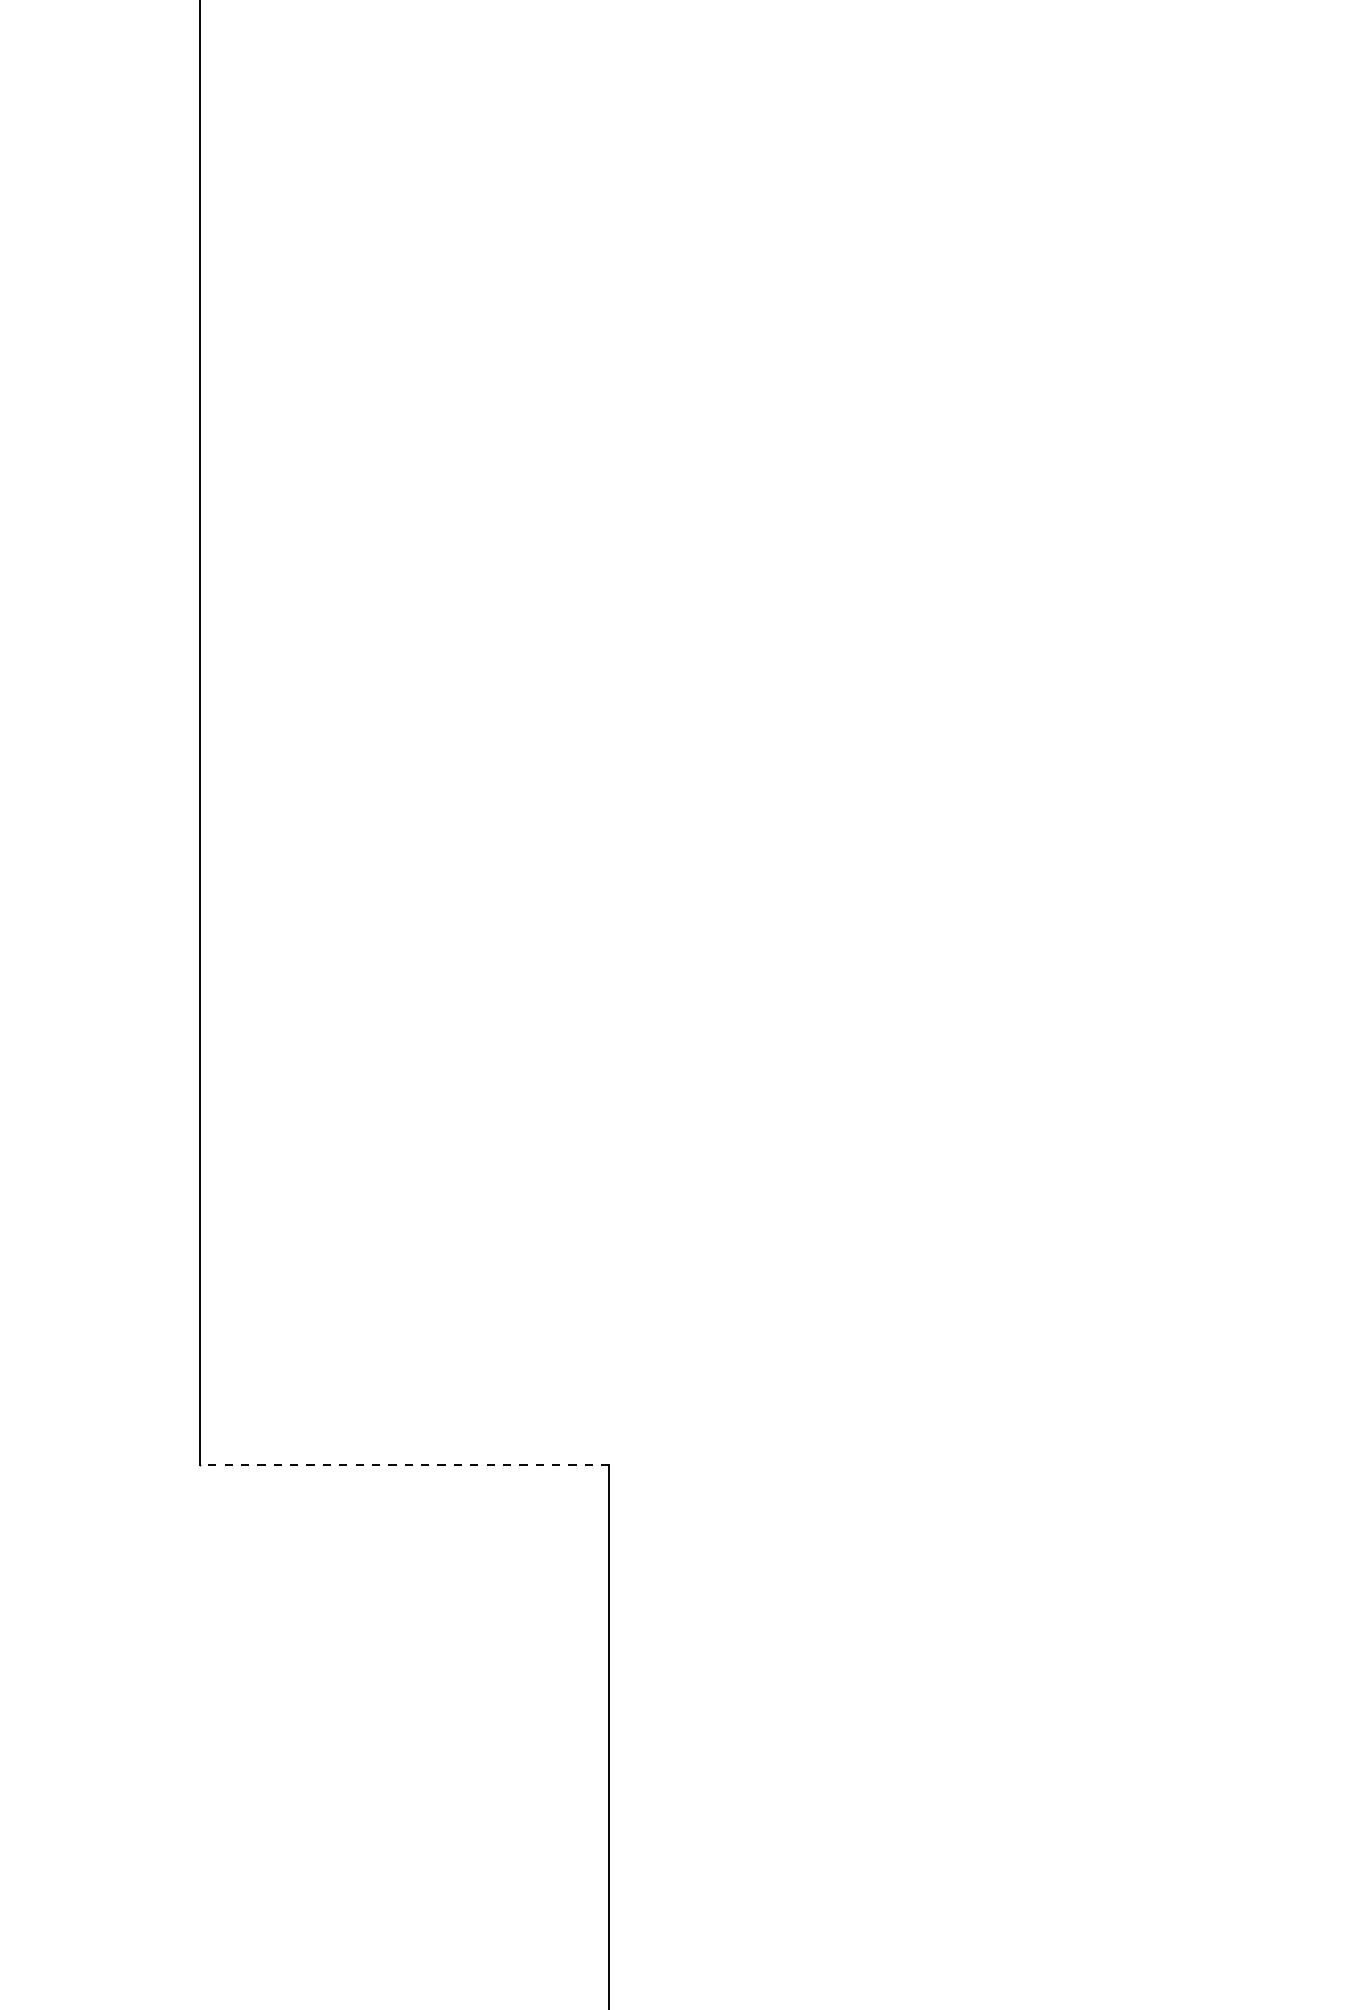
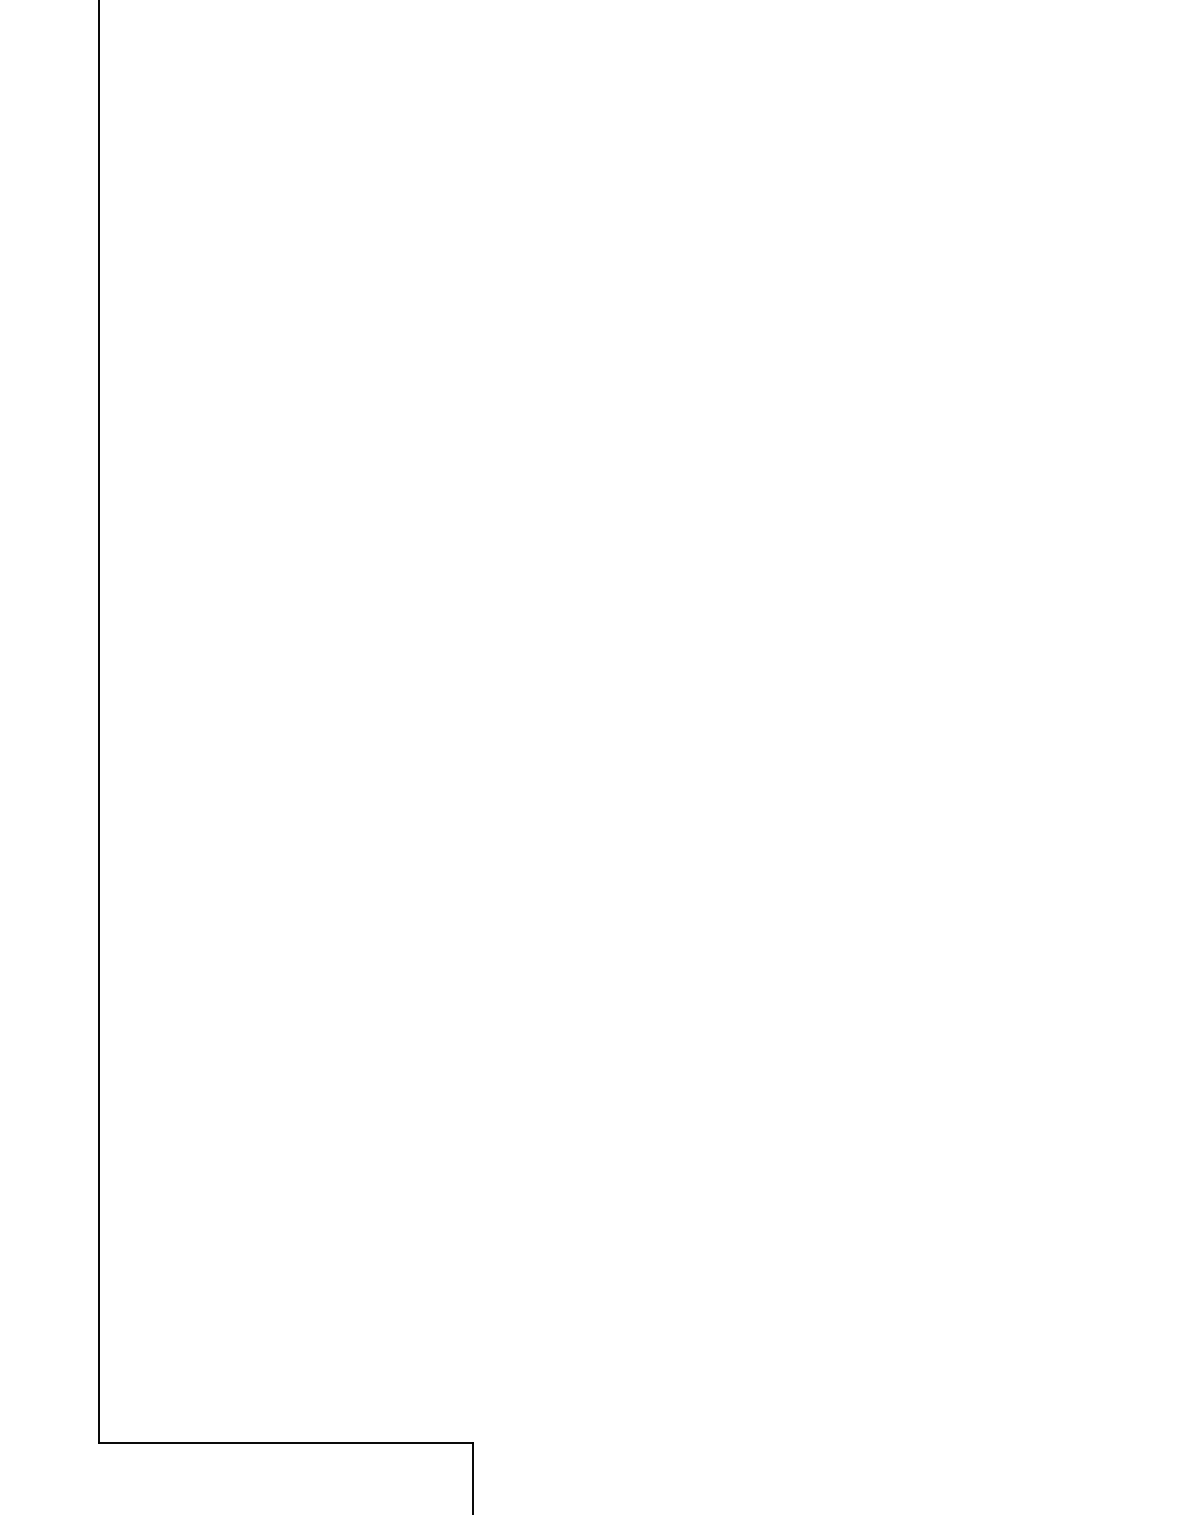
line: (404, 1465) -> (285, 1443), dashed -> solid

